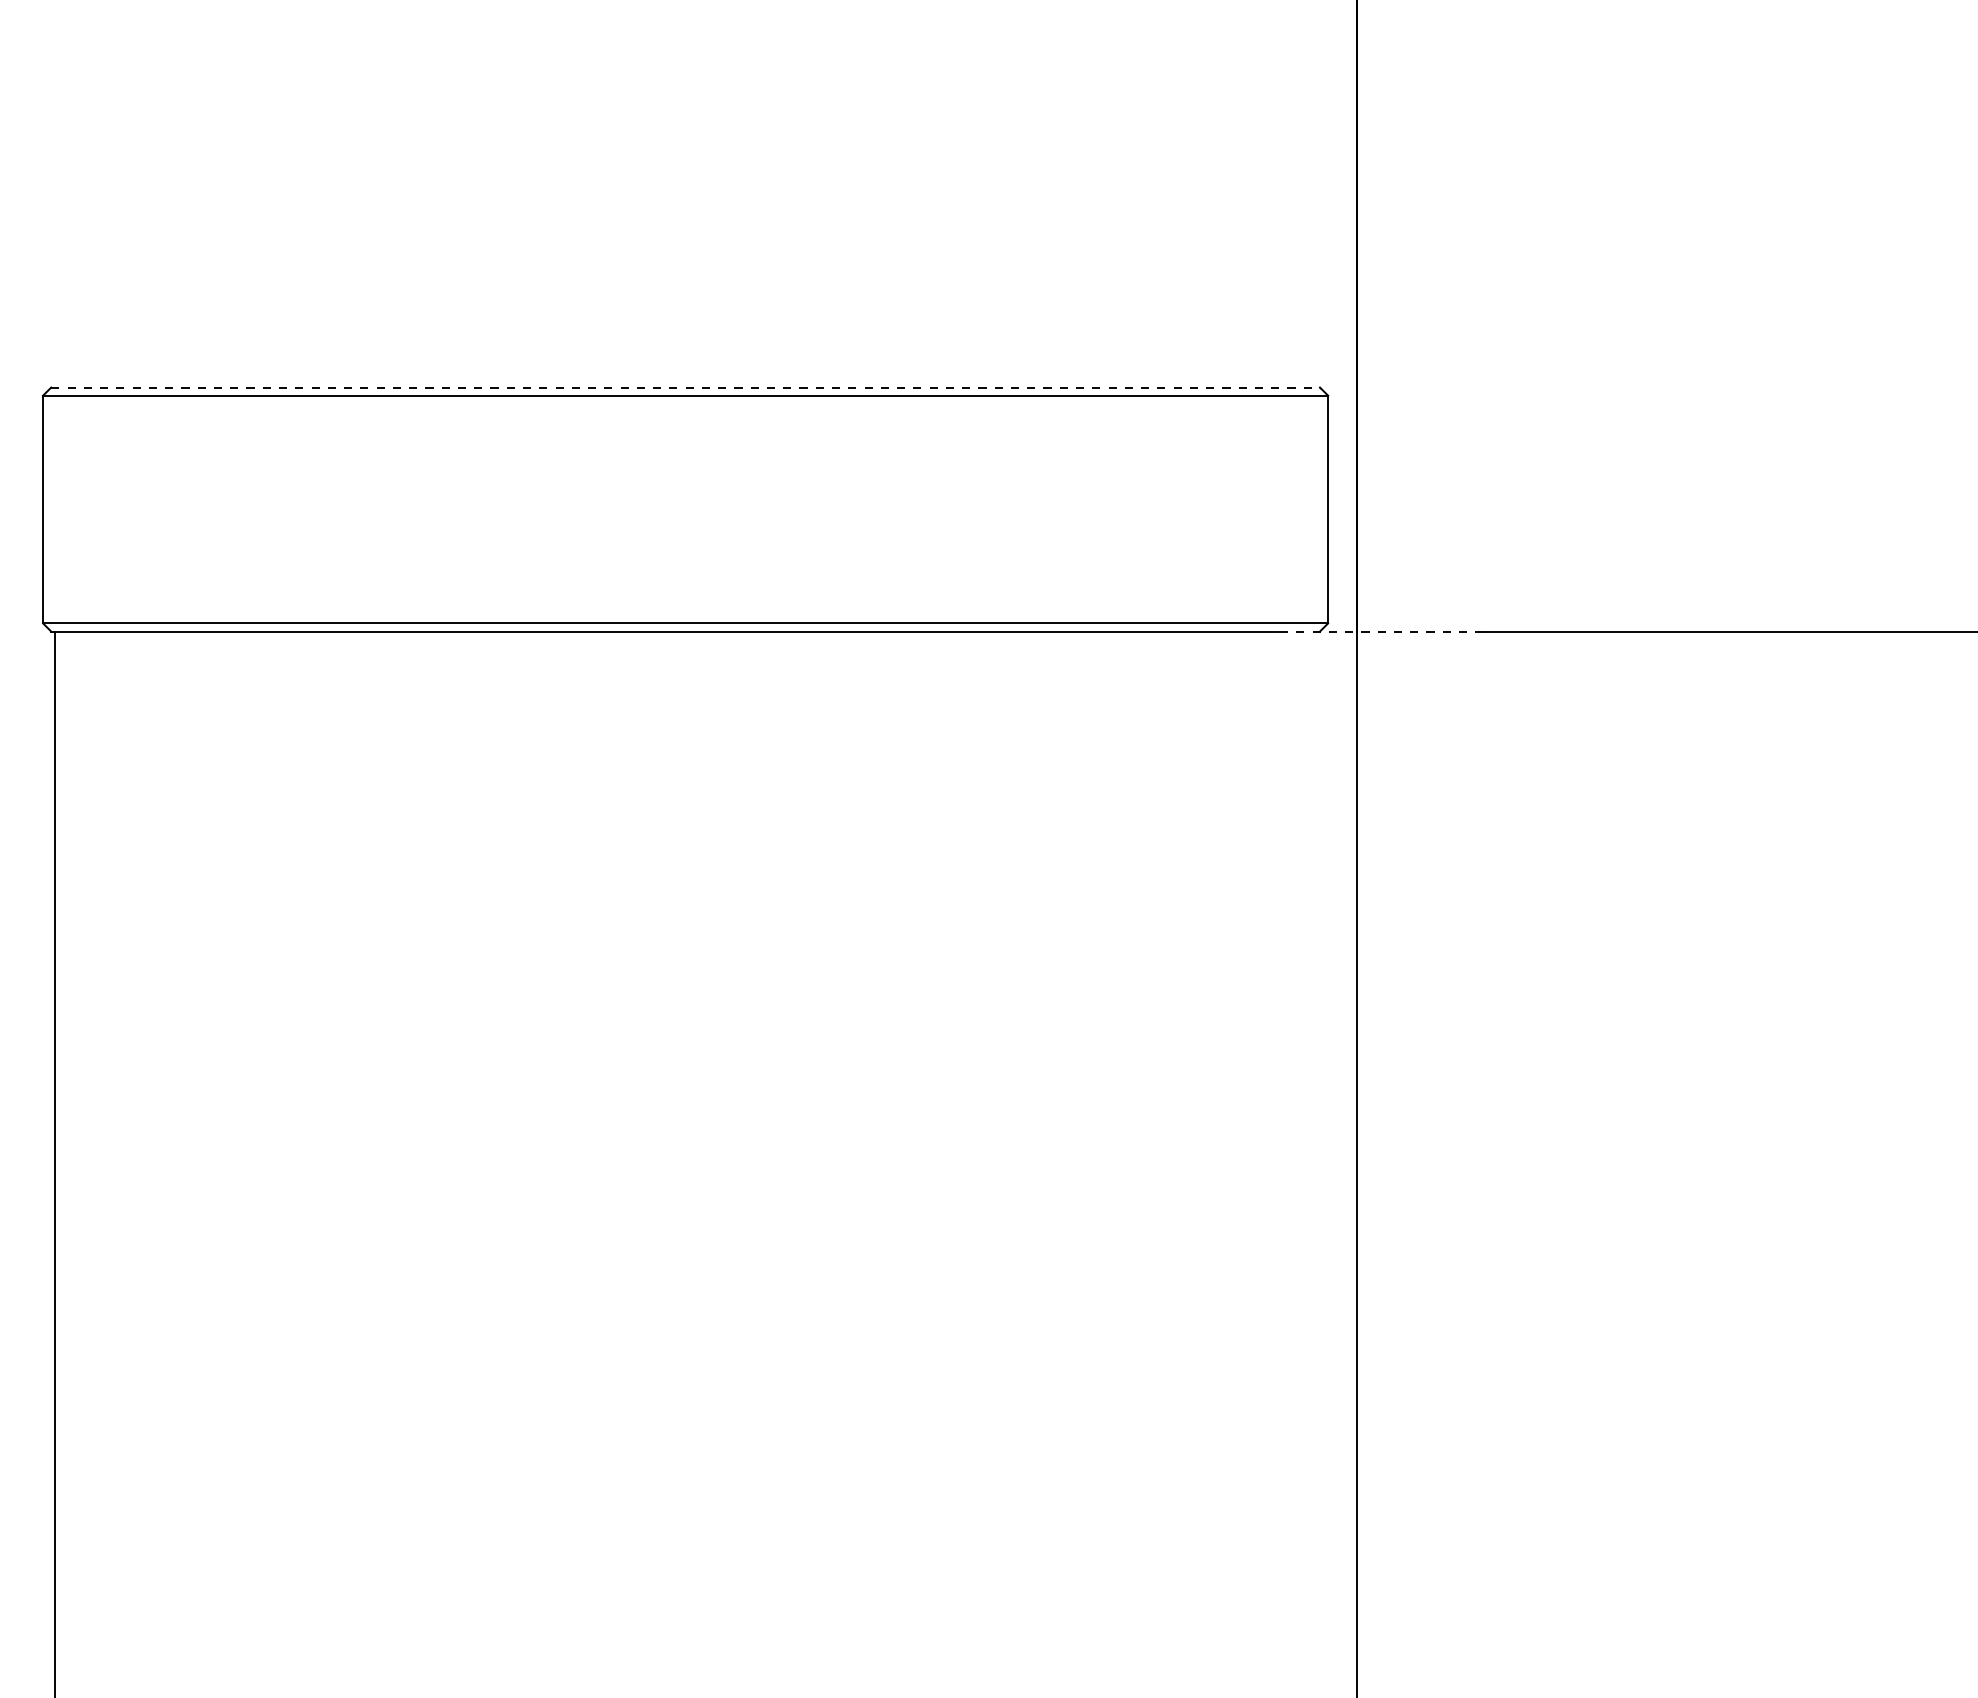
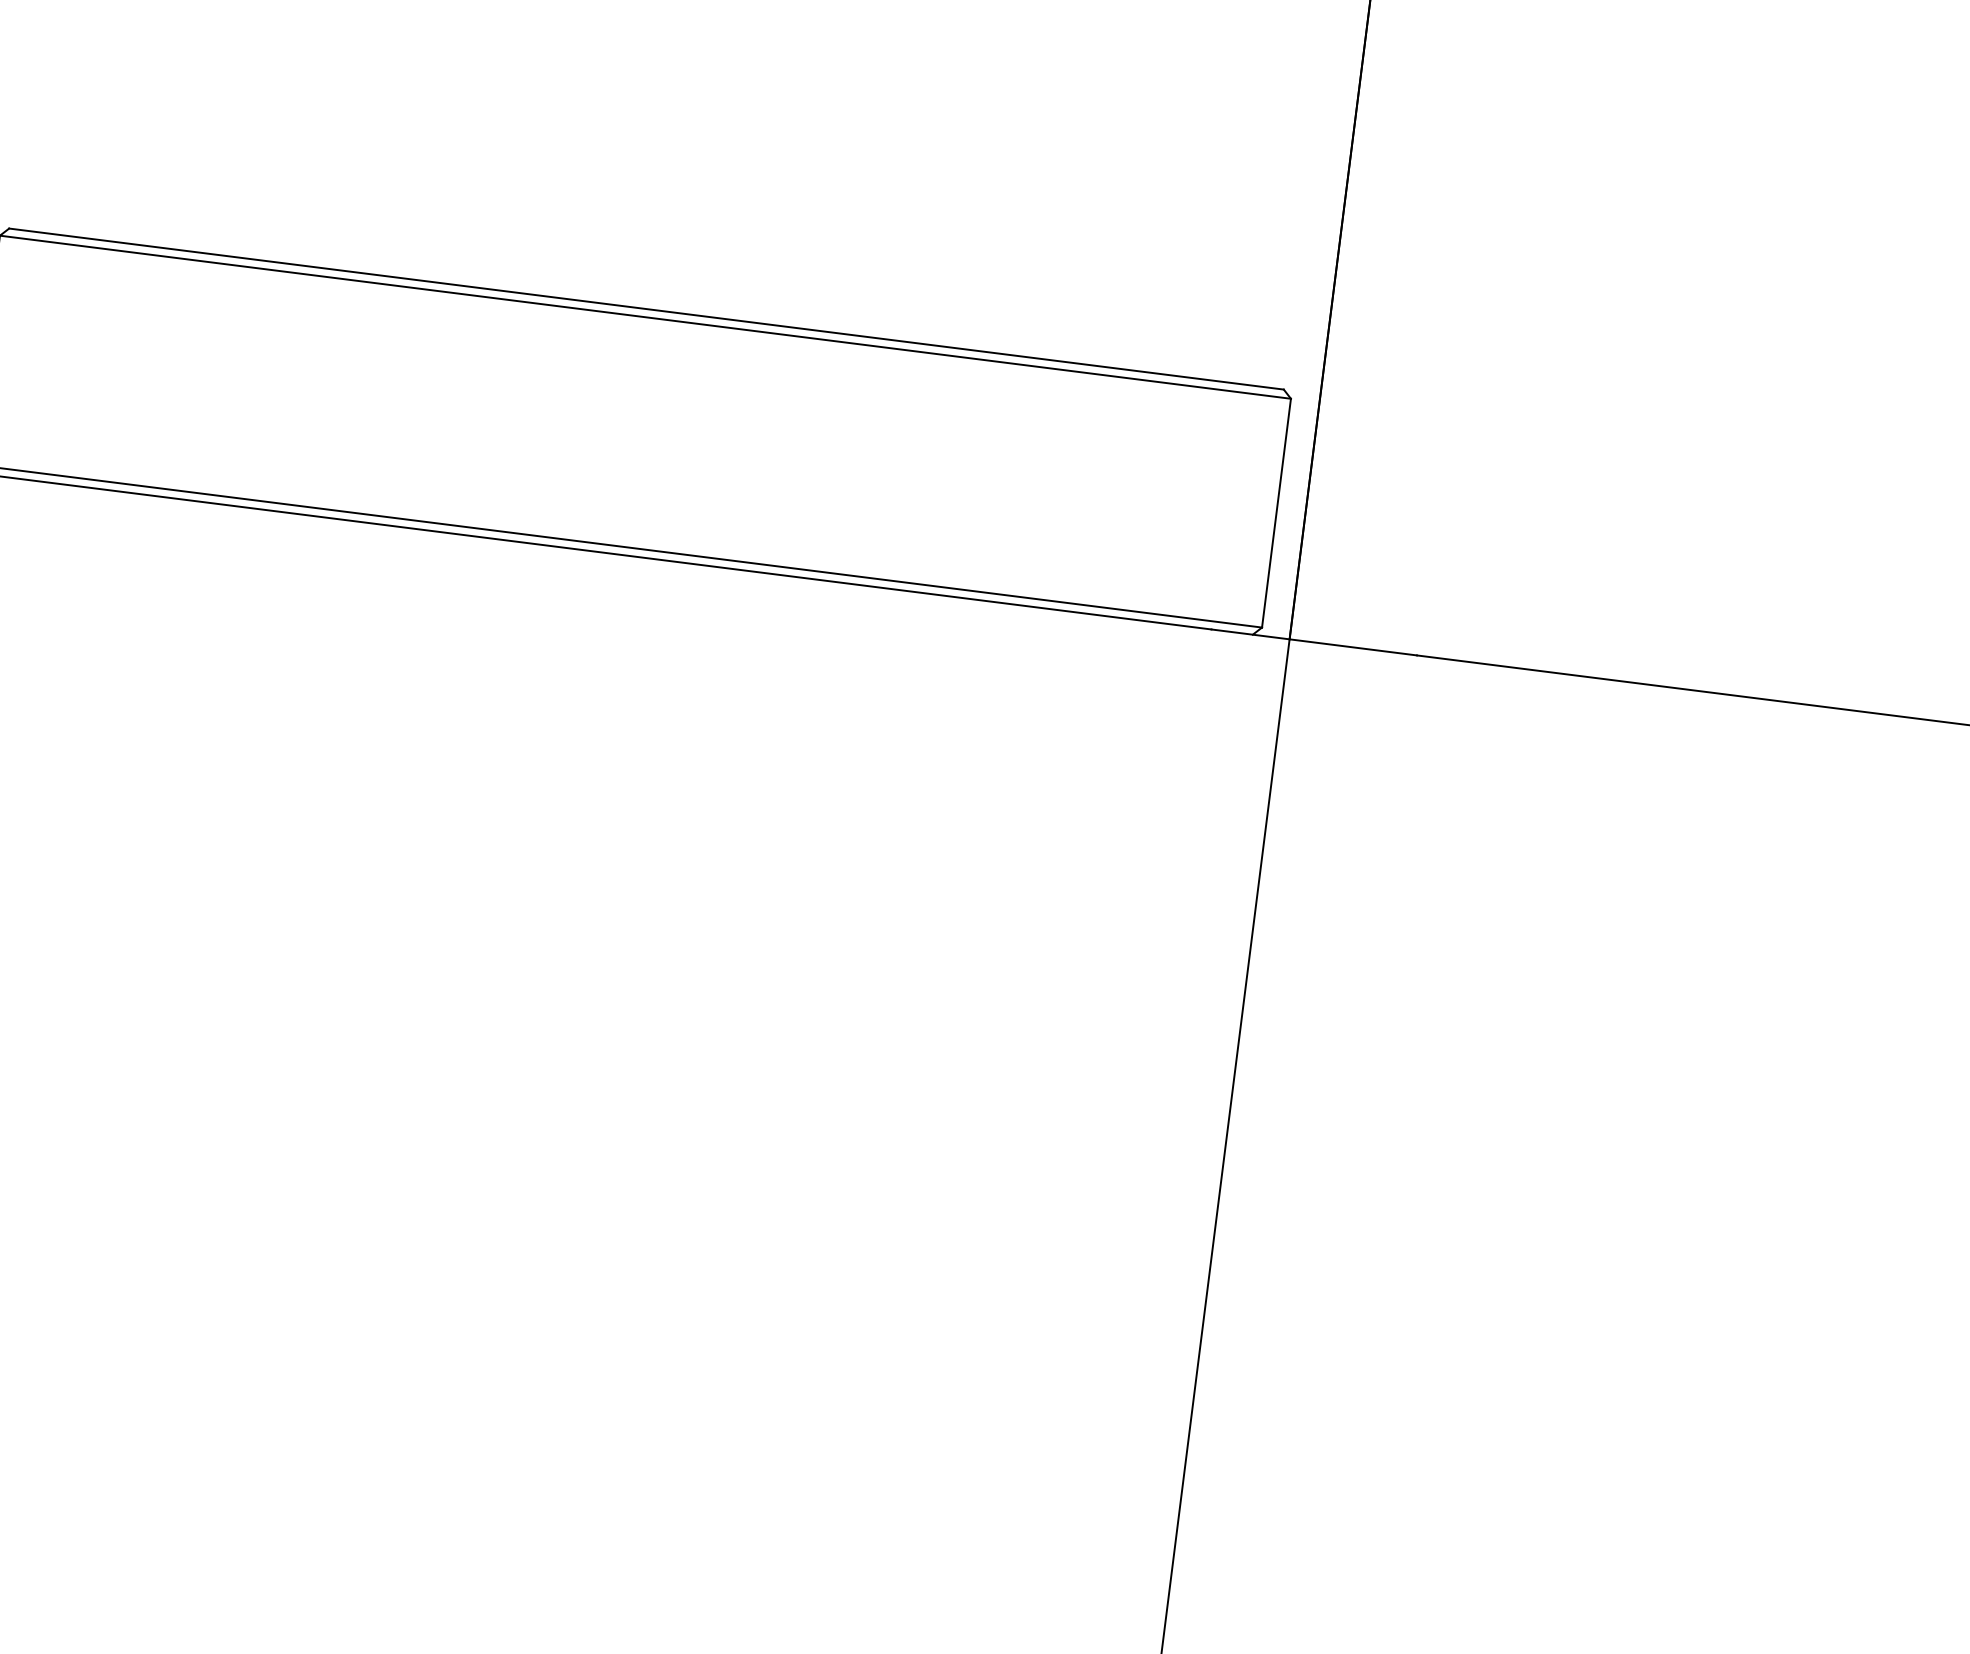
line: (686, 387) -> (647, 309), dashed -> solid
line: (1380, 631) -> (1313, 642), dashed -> solid

